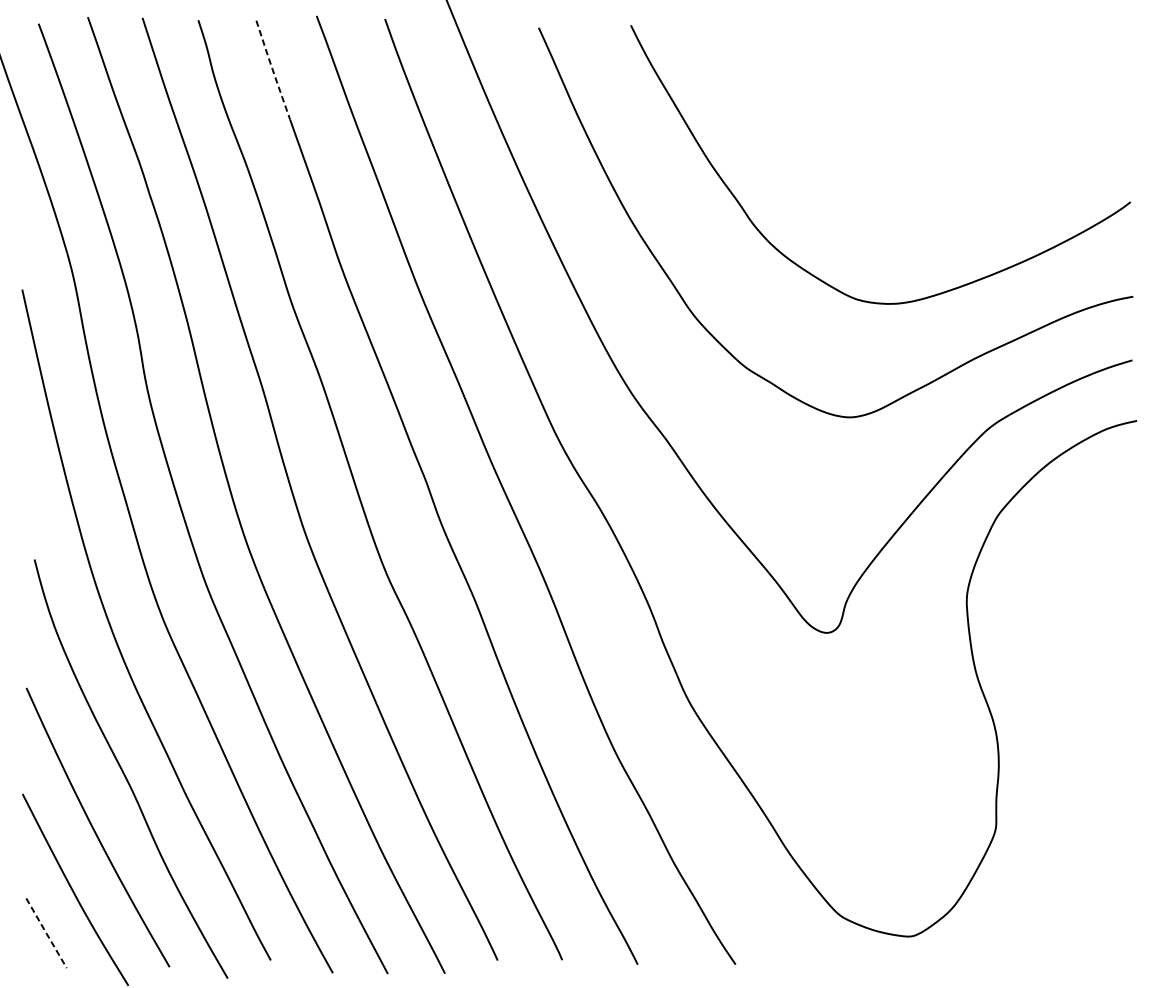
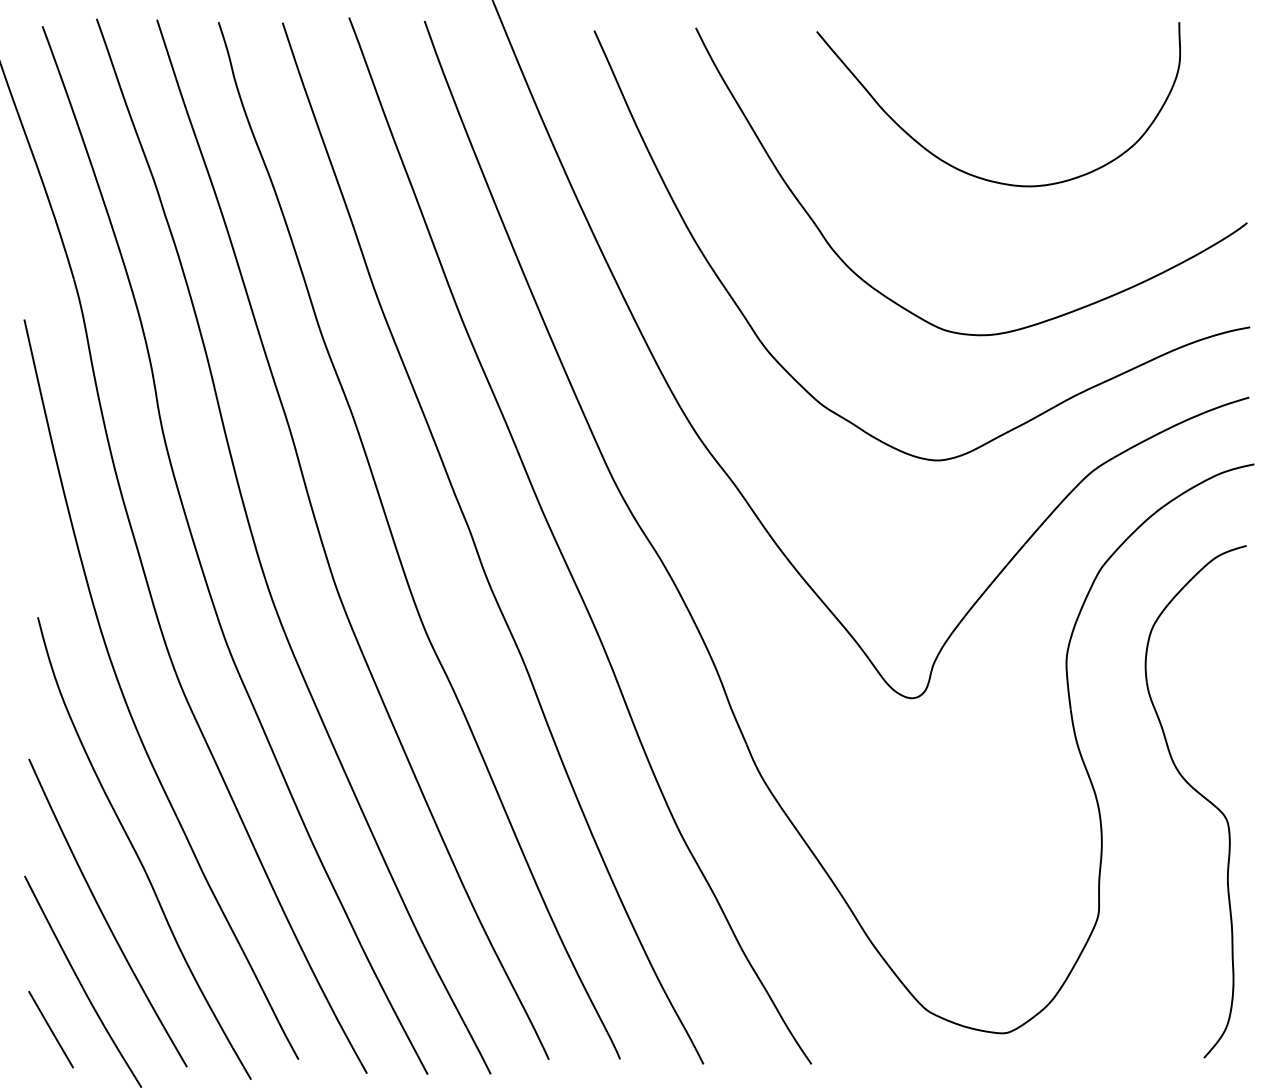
line: (272, 70) -> (300, 77), dashed -> solid
curve: (882, 158) -> (973, 174), added
part: (1088, 721) -> (1200, 795), added
line: (46, 934) -> (51, 1030), dashed -> solid

